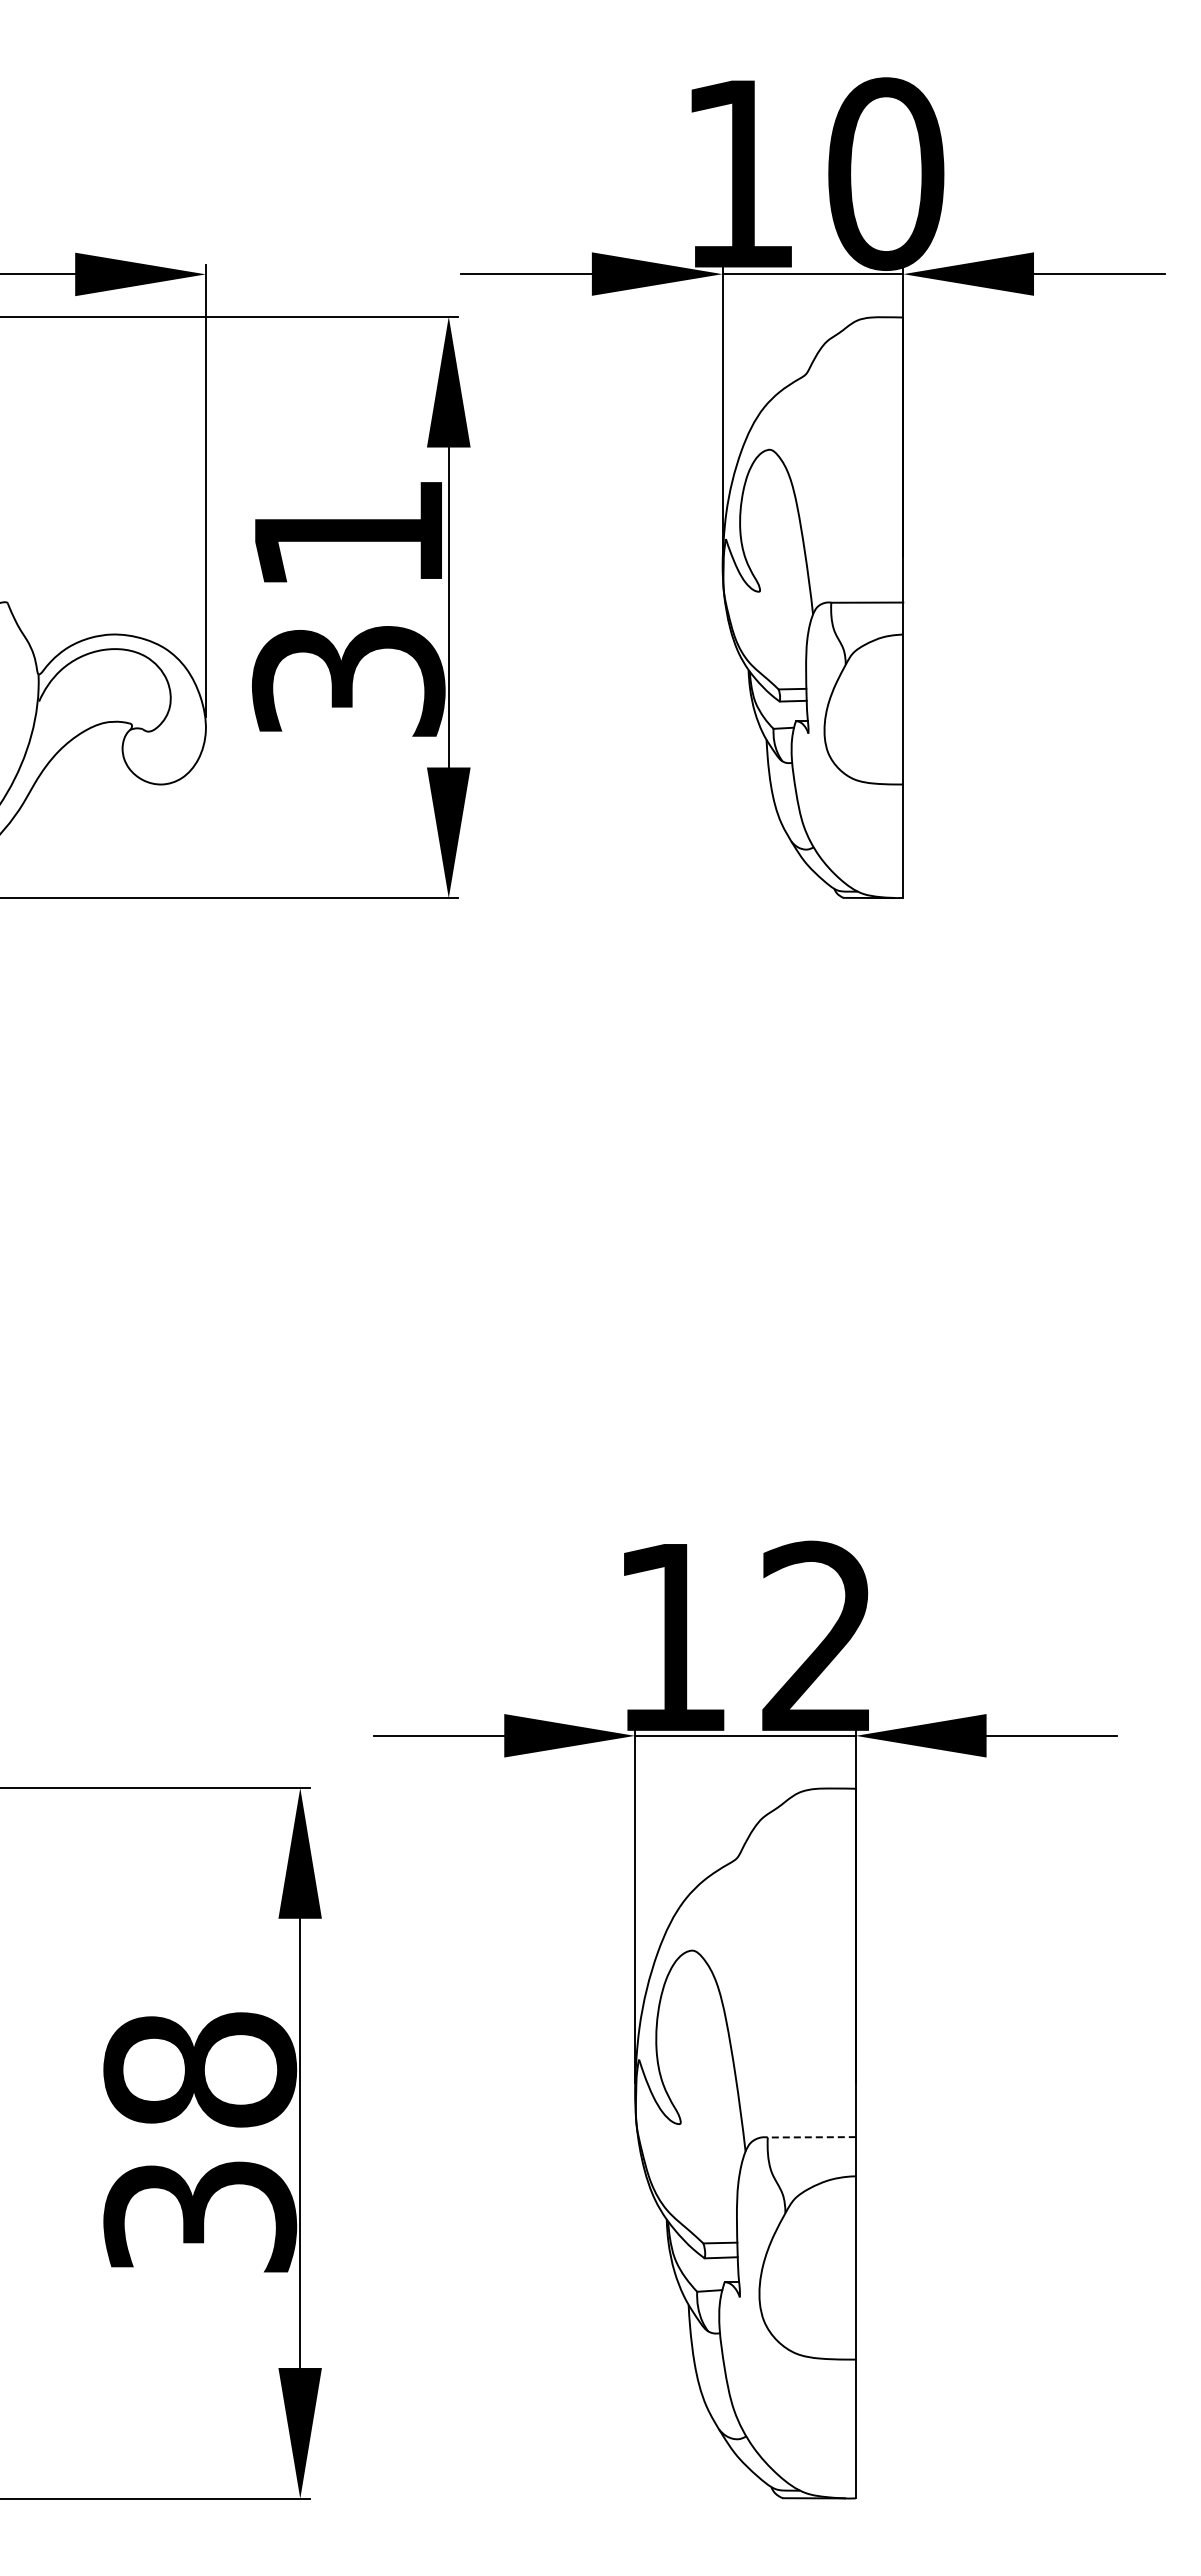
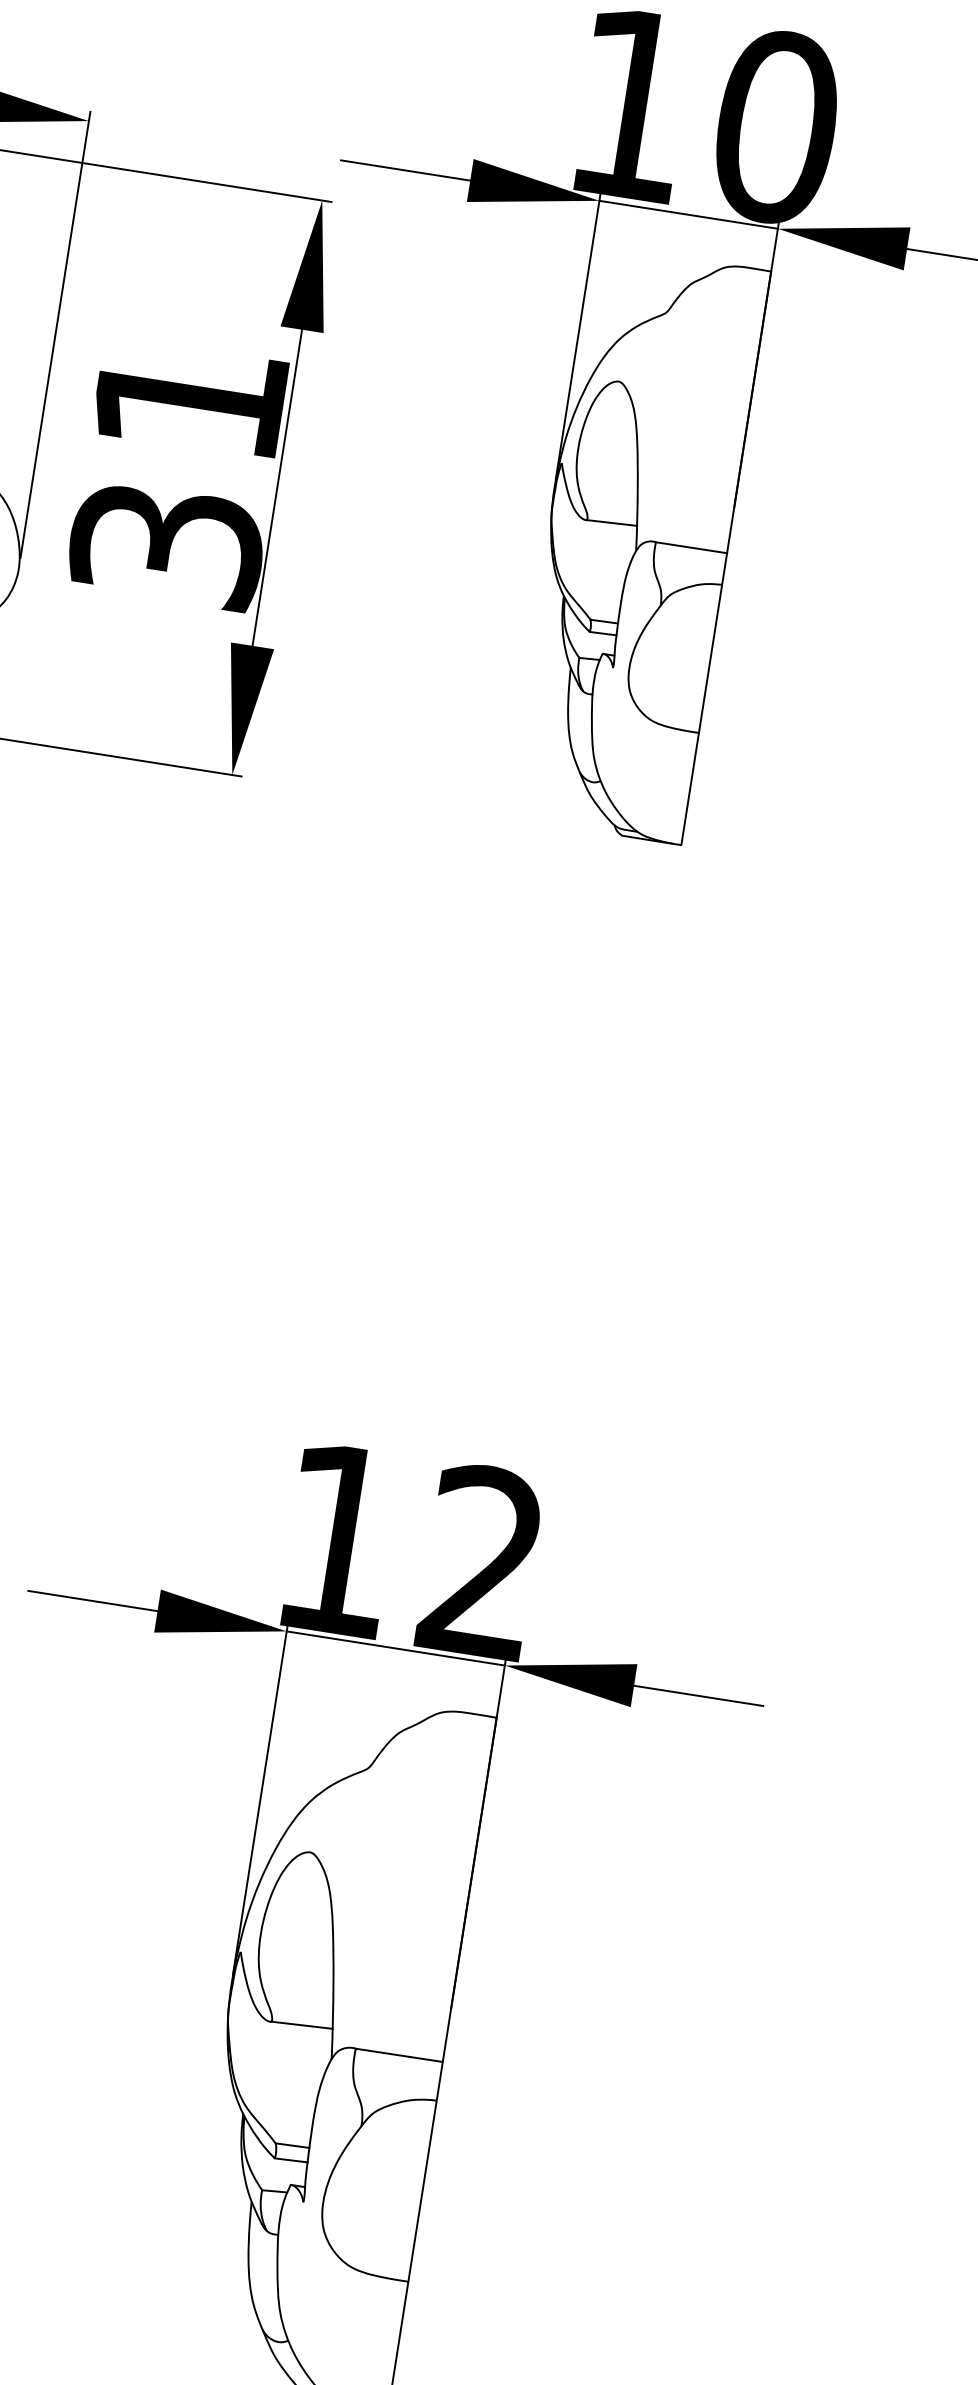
line: (784, 590) -> (611, 522), added
line: (710, 2122) -> (301, 2025), added
line: (811, 2137) -> (398, 2055), dashed -> solid

